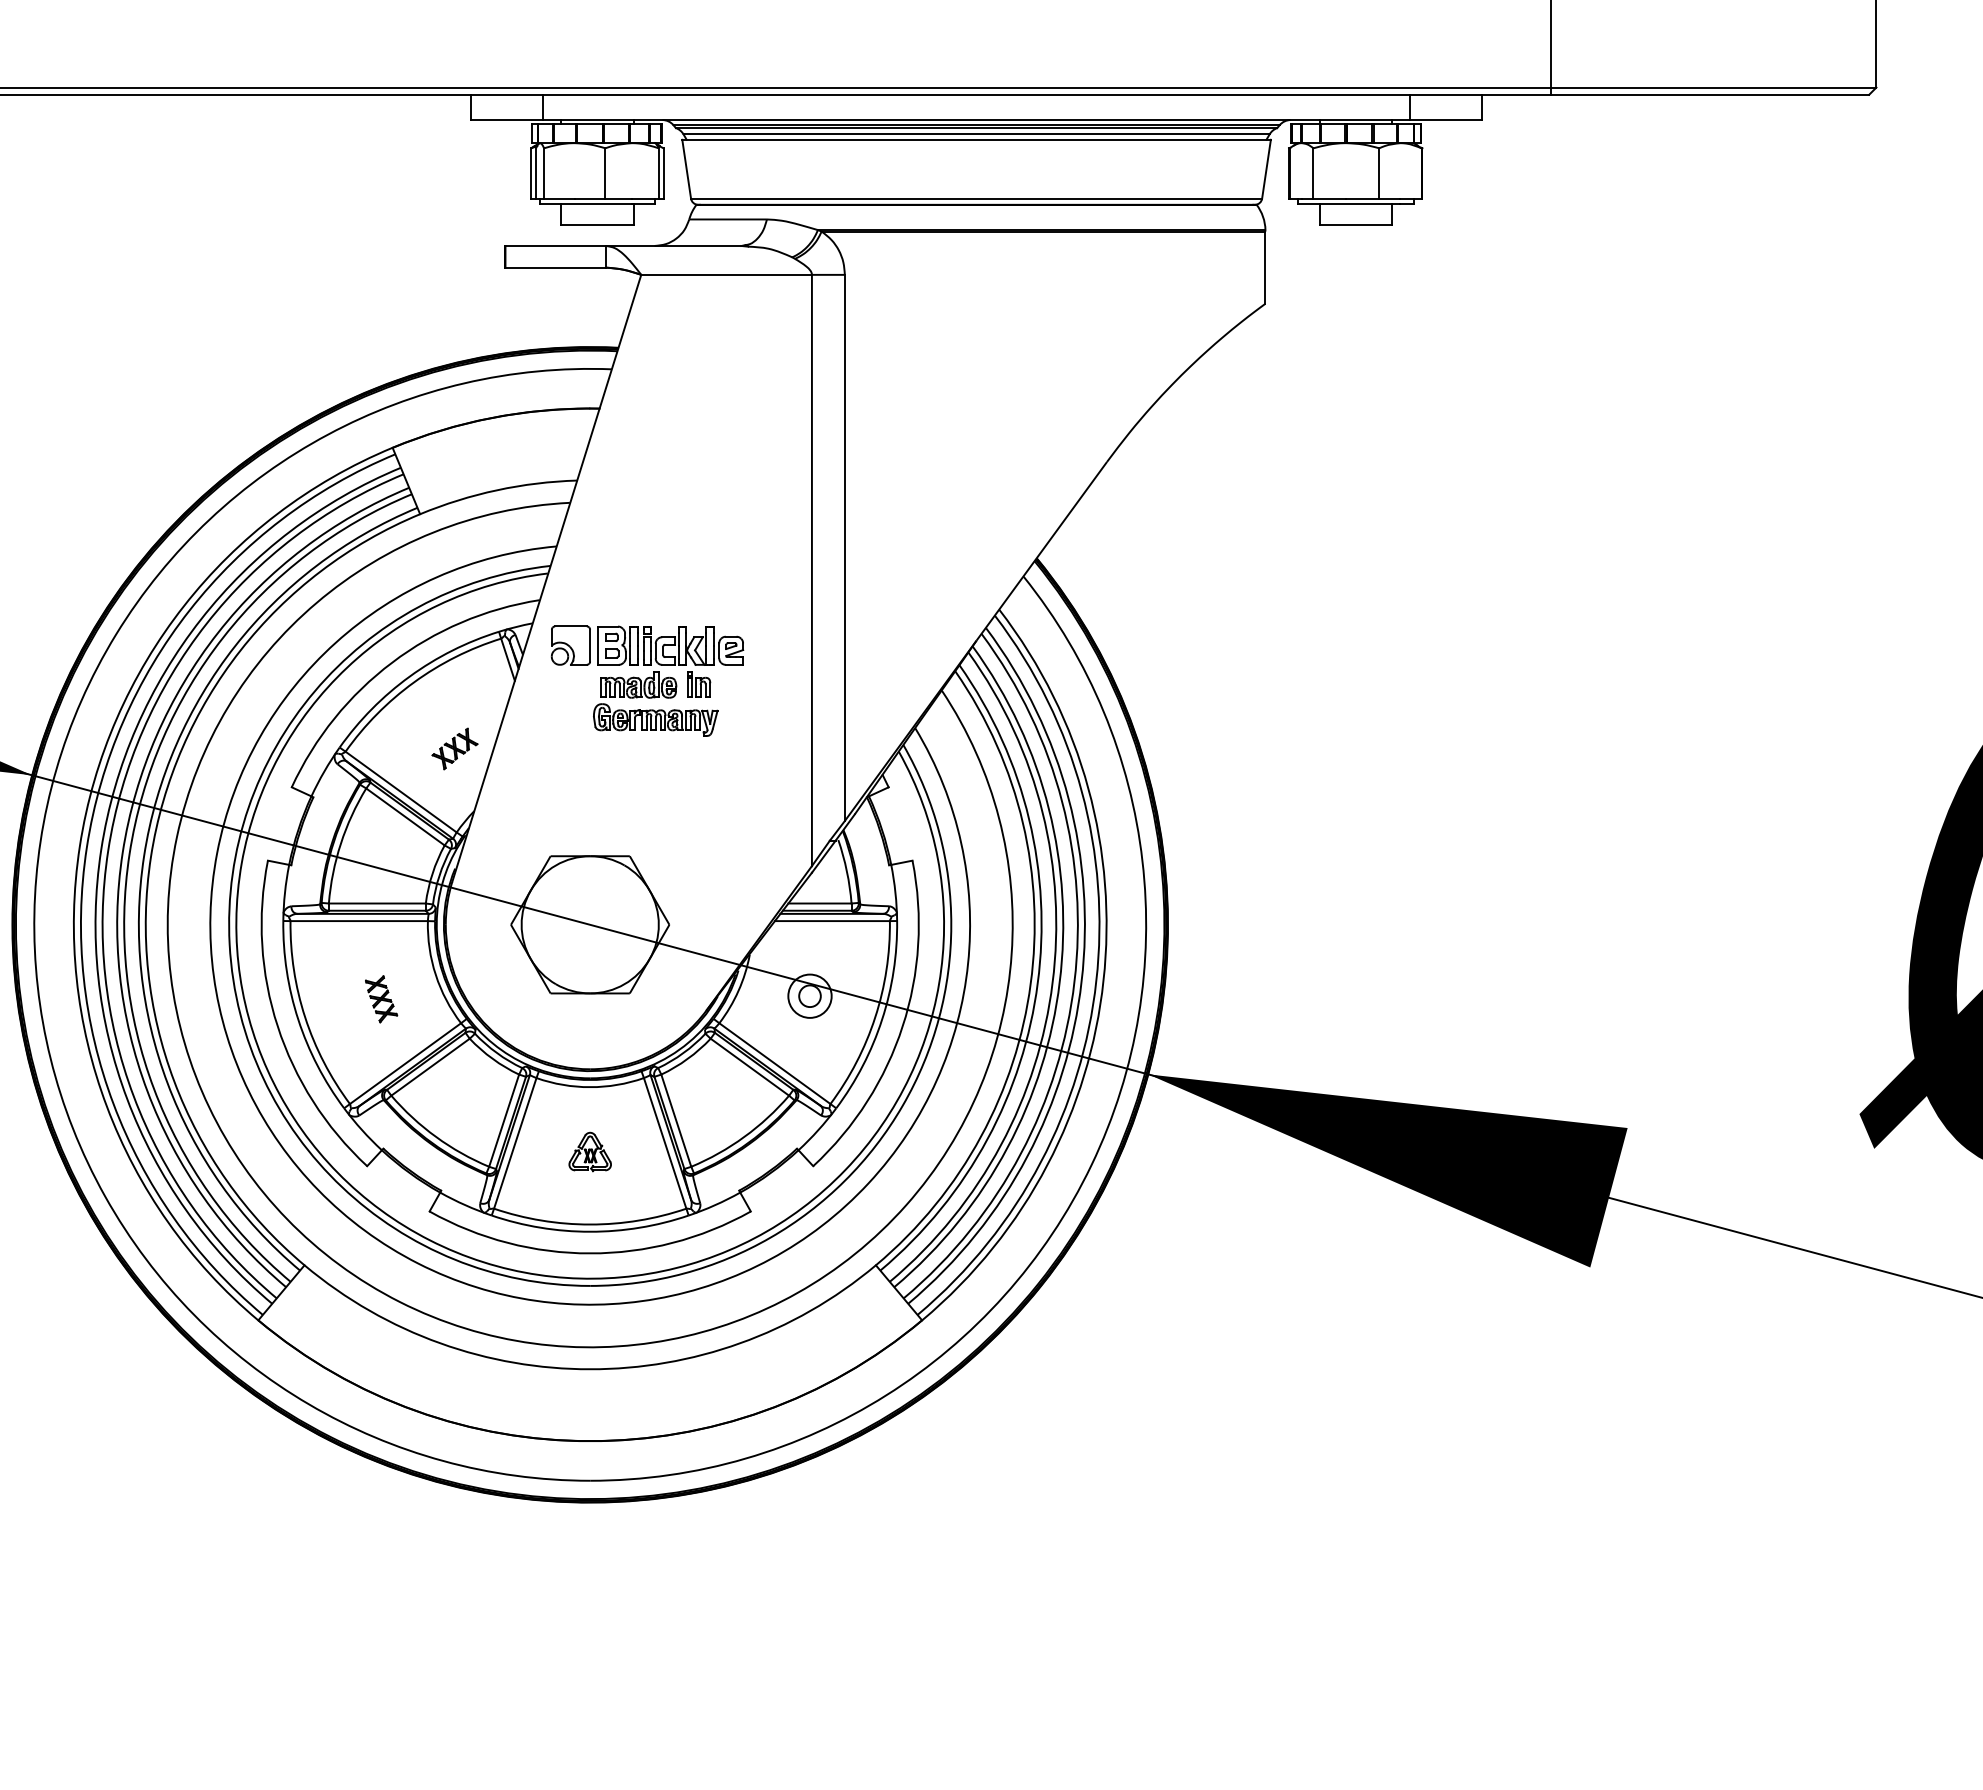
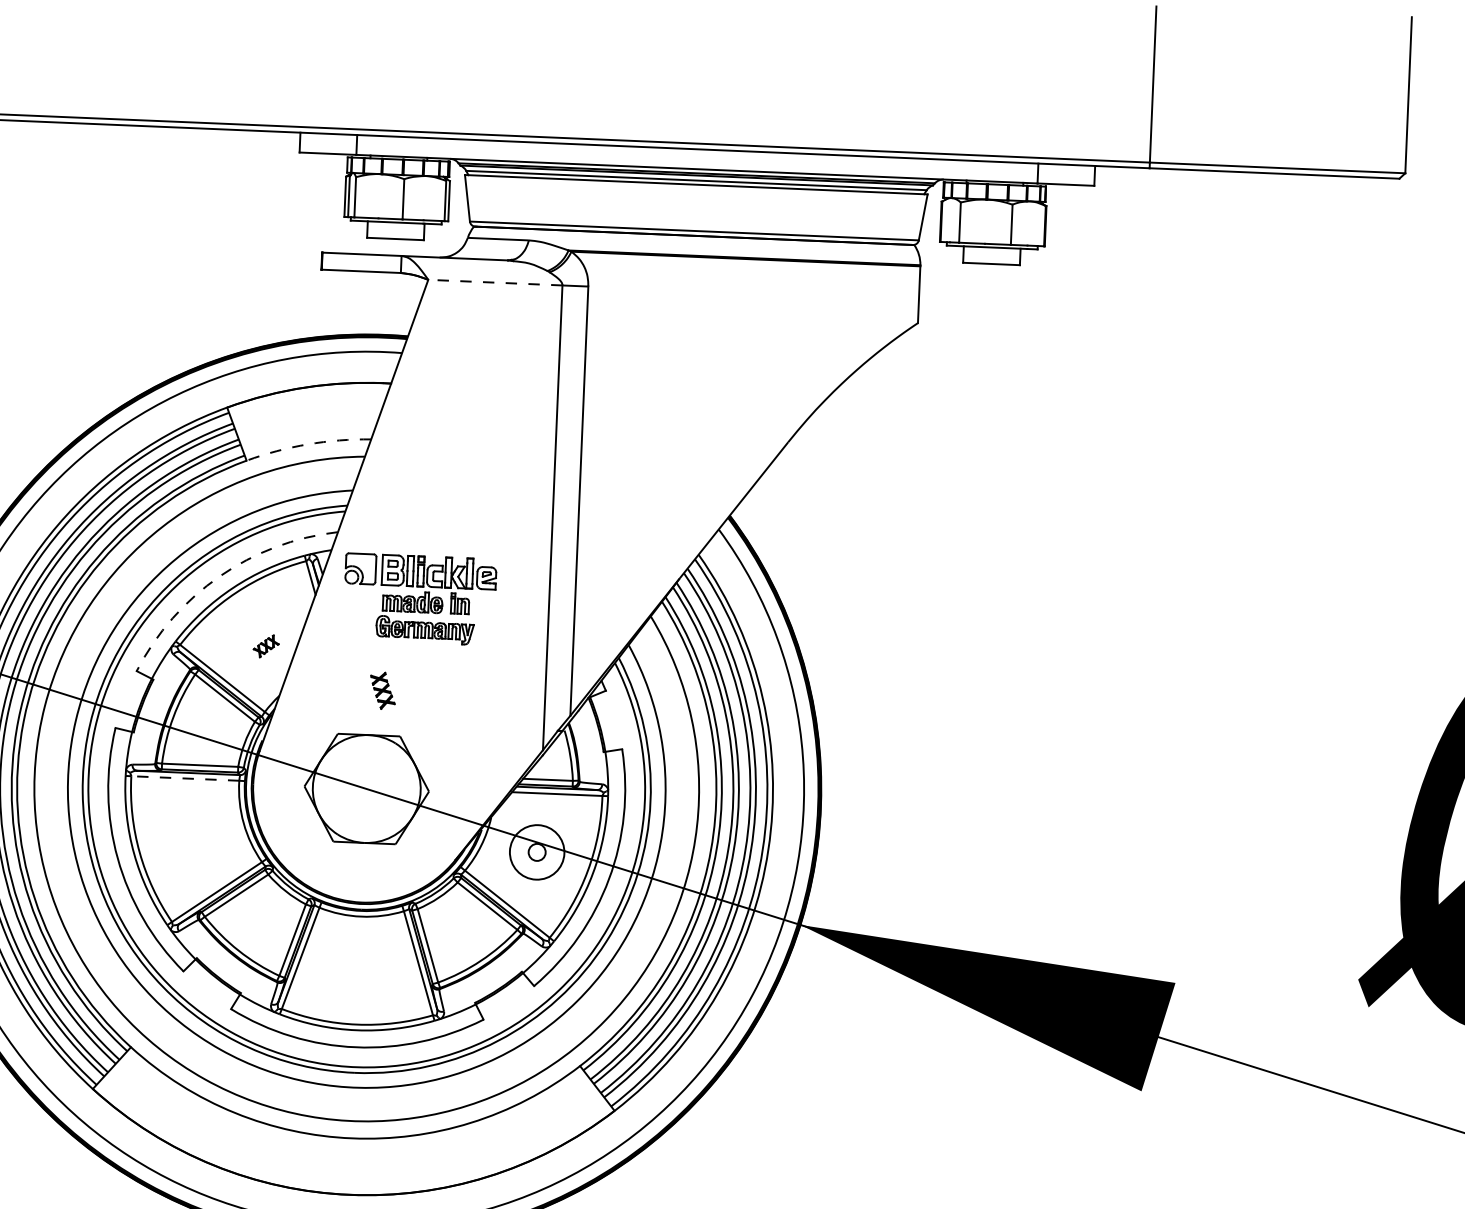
line: (726, 274) -> (495, 282), solid -> dashed
arc: (497, 490) -> (308, 444), solid -> dashed
arc: (392, 662) -> (220, 576), solid -> dashed
part: (454, 748) -> (265, 645), size x0.7
line: (359, 921) -> (185, 778), solid -> dashed
circle: (809, 995) -> (536, 851), size x1.6
part: (381, 999) -> (382, 691), moved
part: (589, 1151) -> (358, 967), removed

